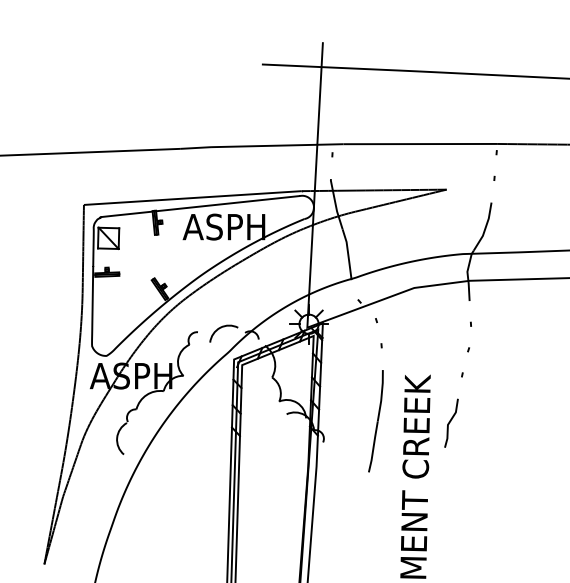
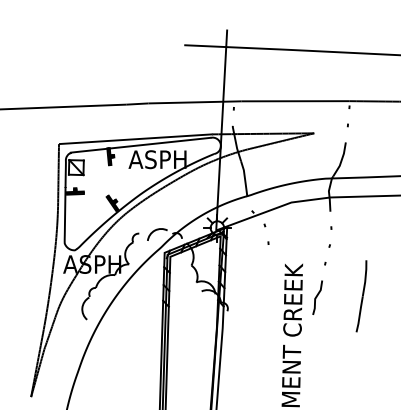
part: (375, 421) -> (361, 296), moved

